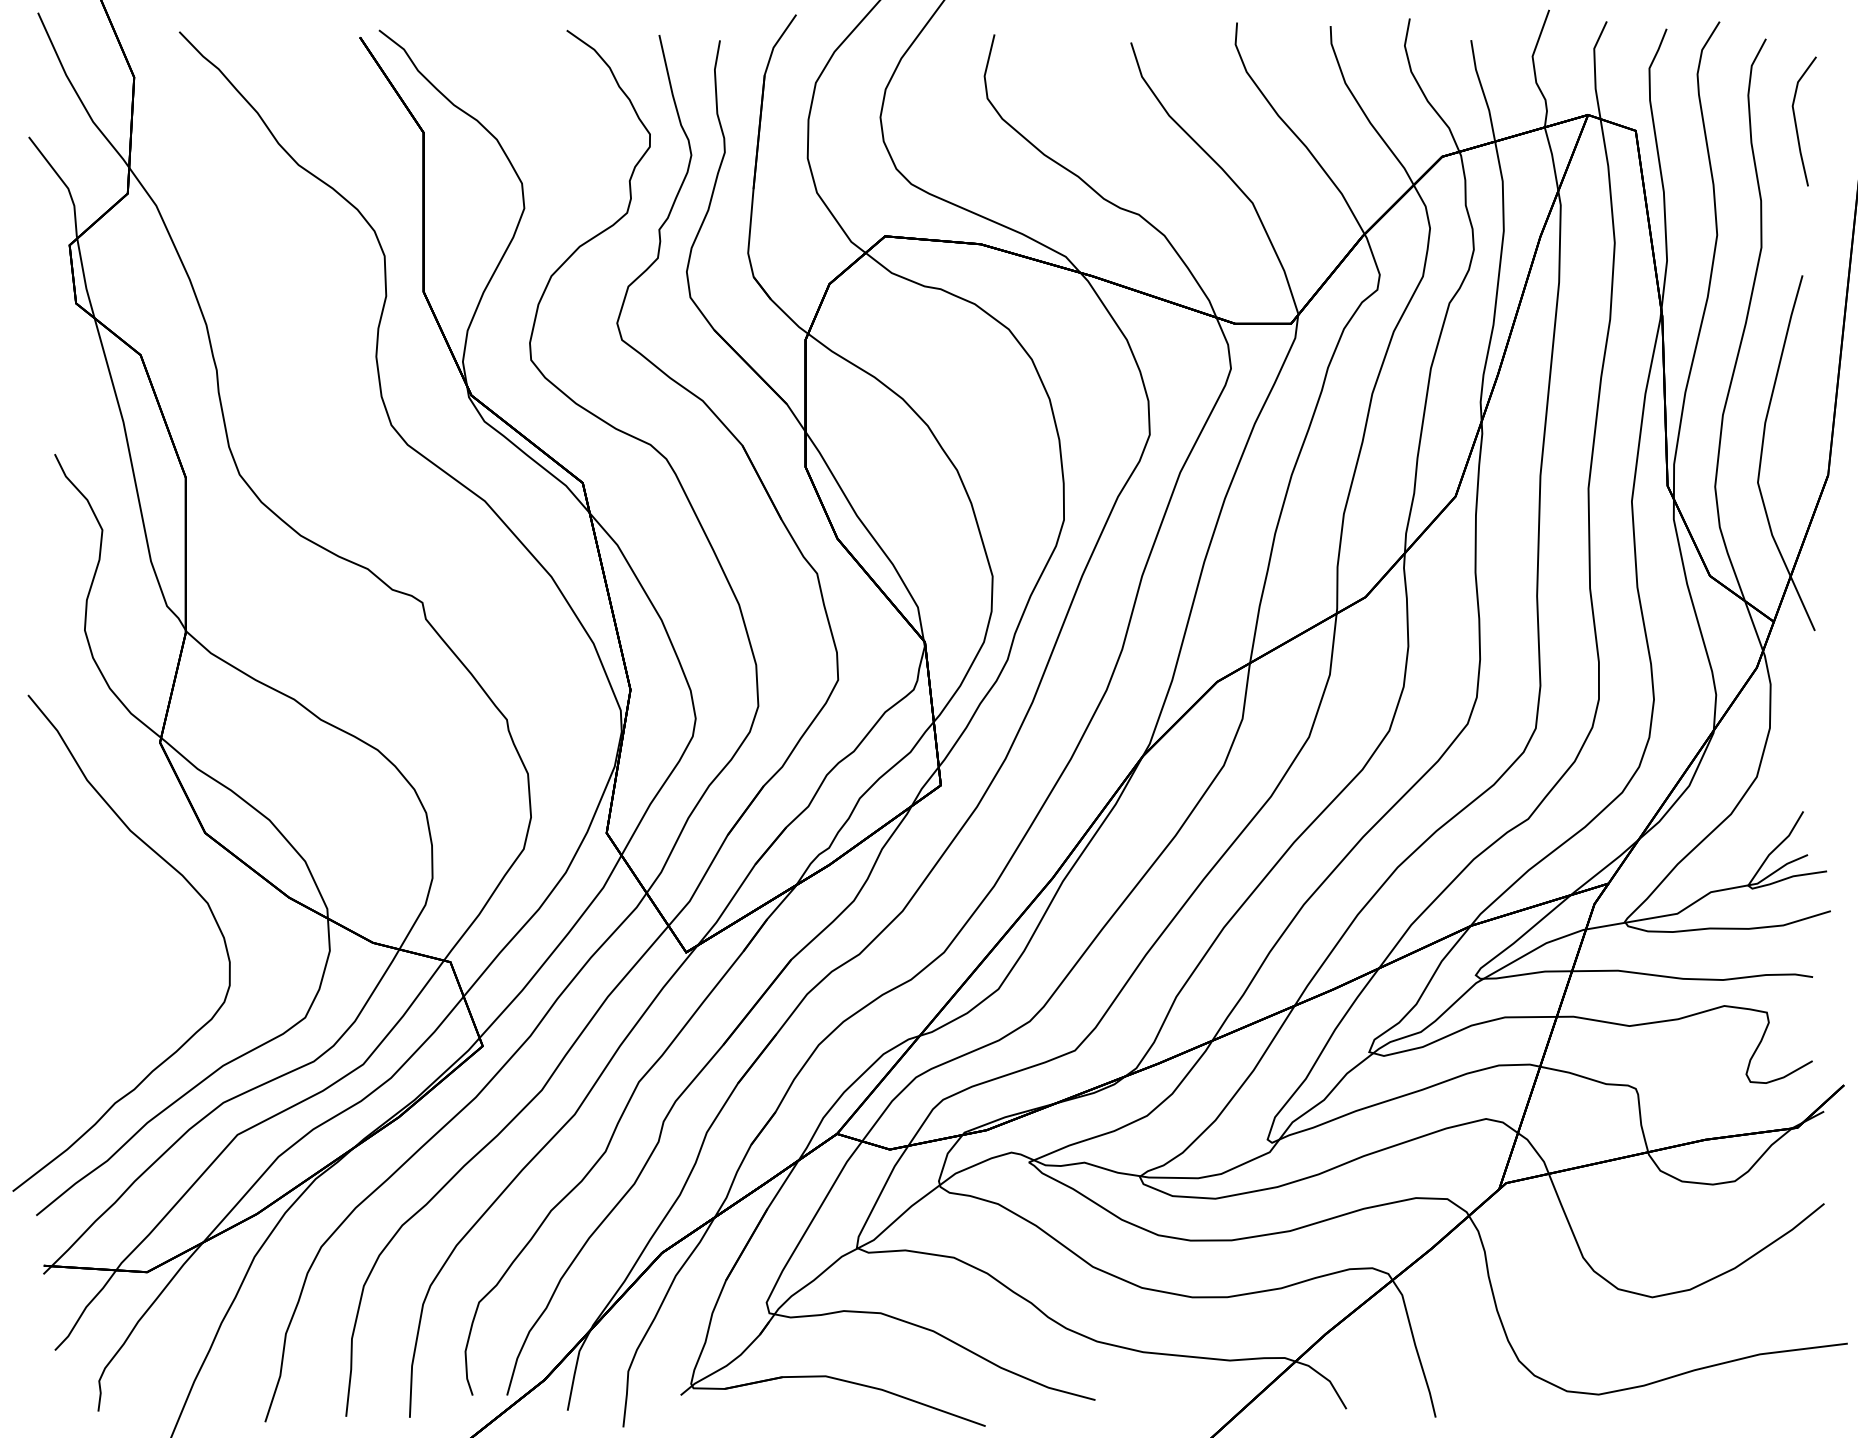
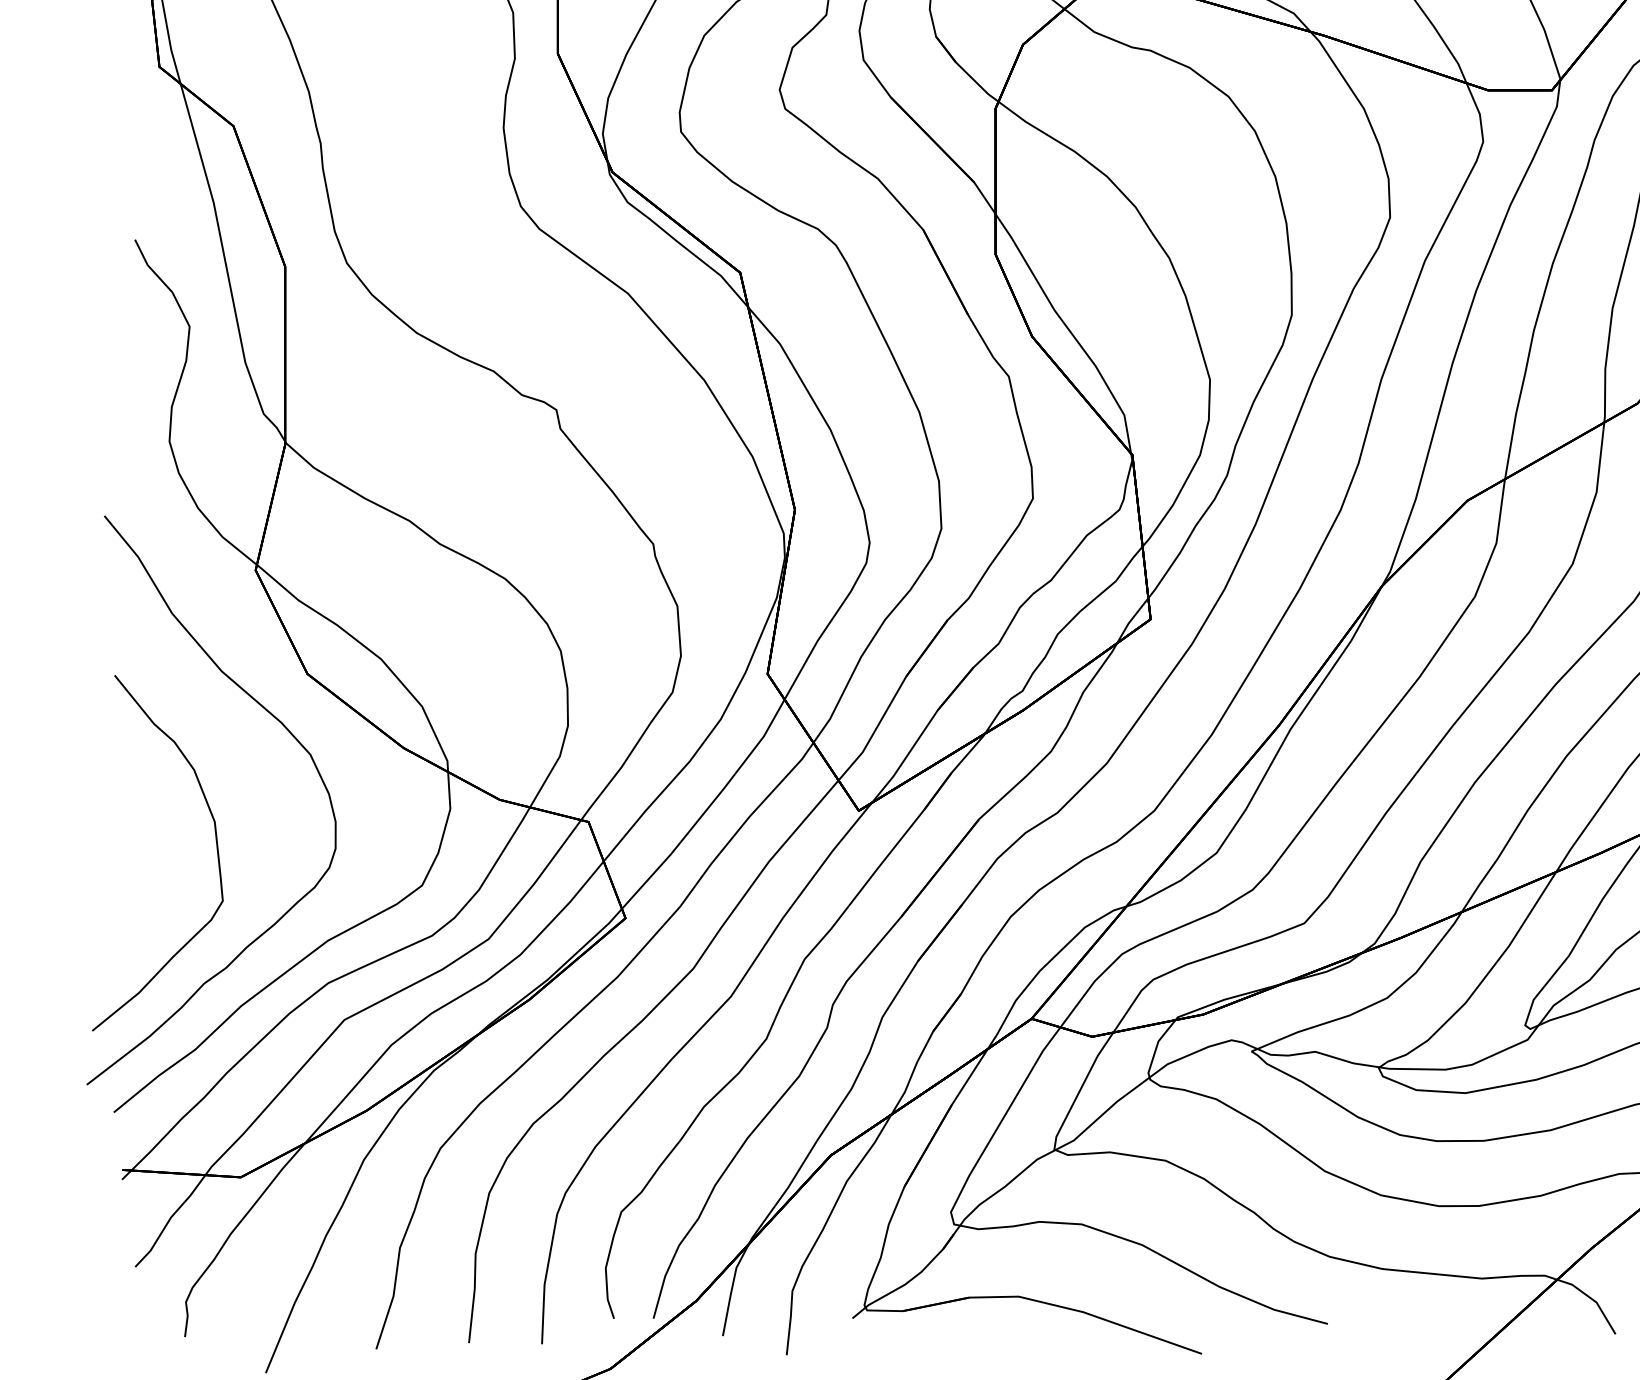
part: (125, 984) -> (216, 847), added

